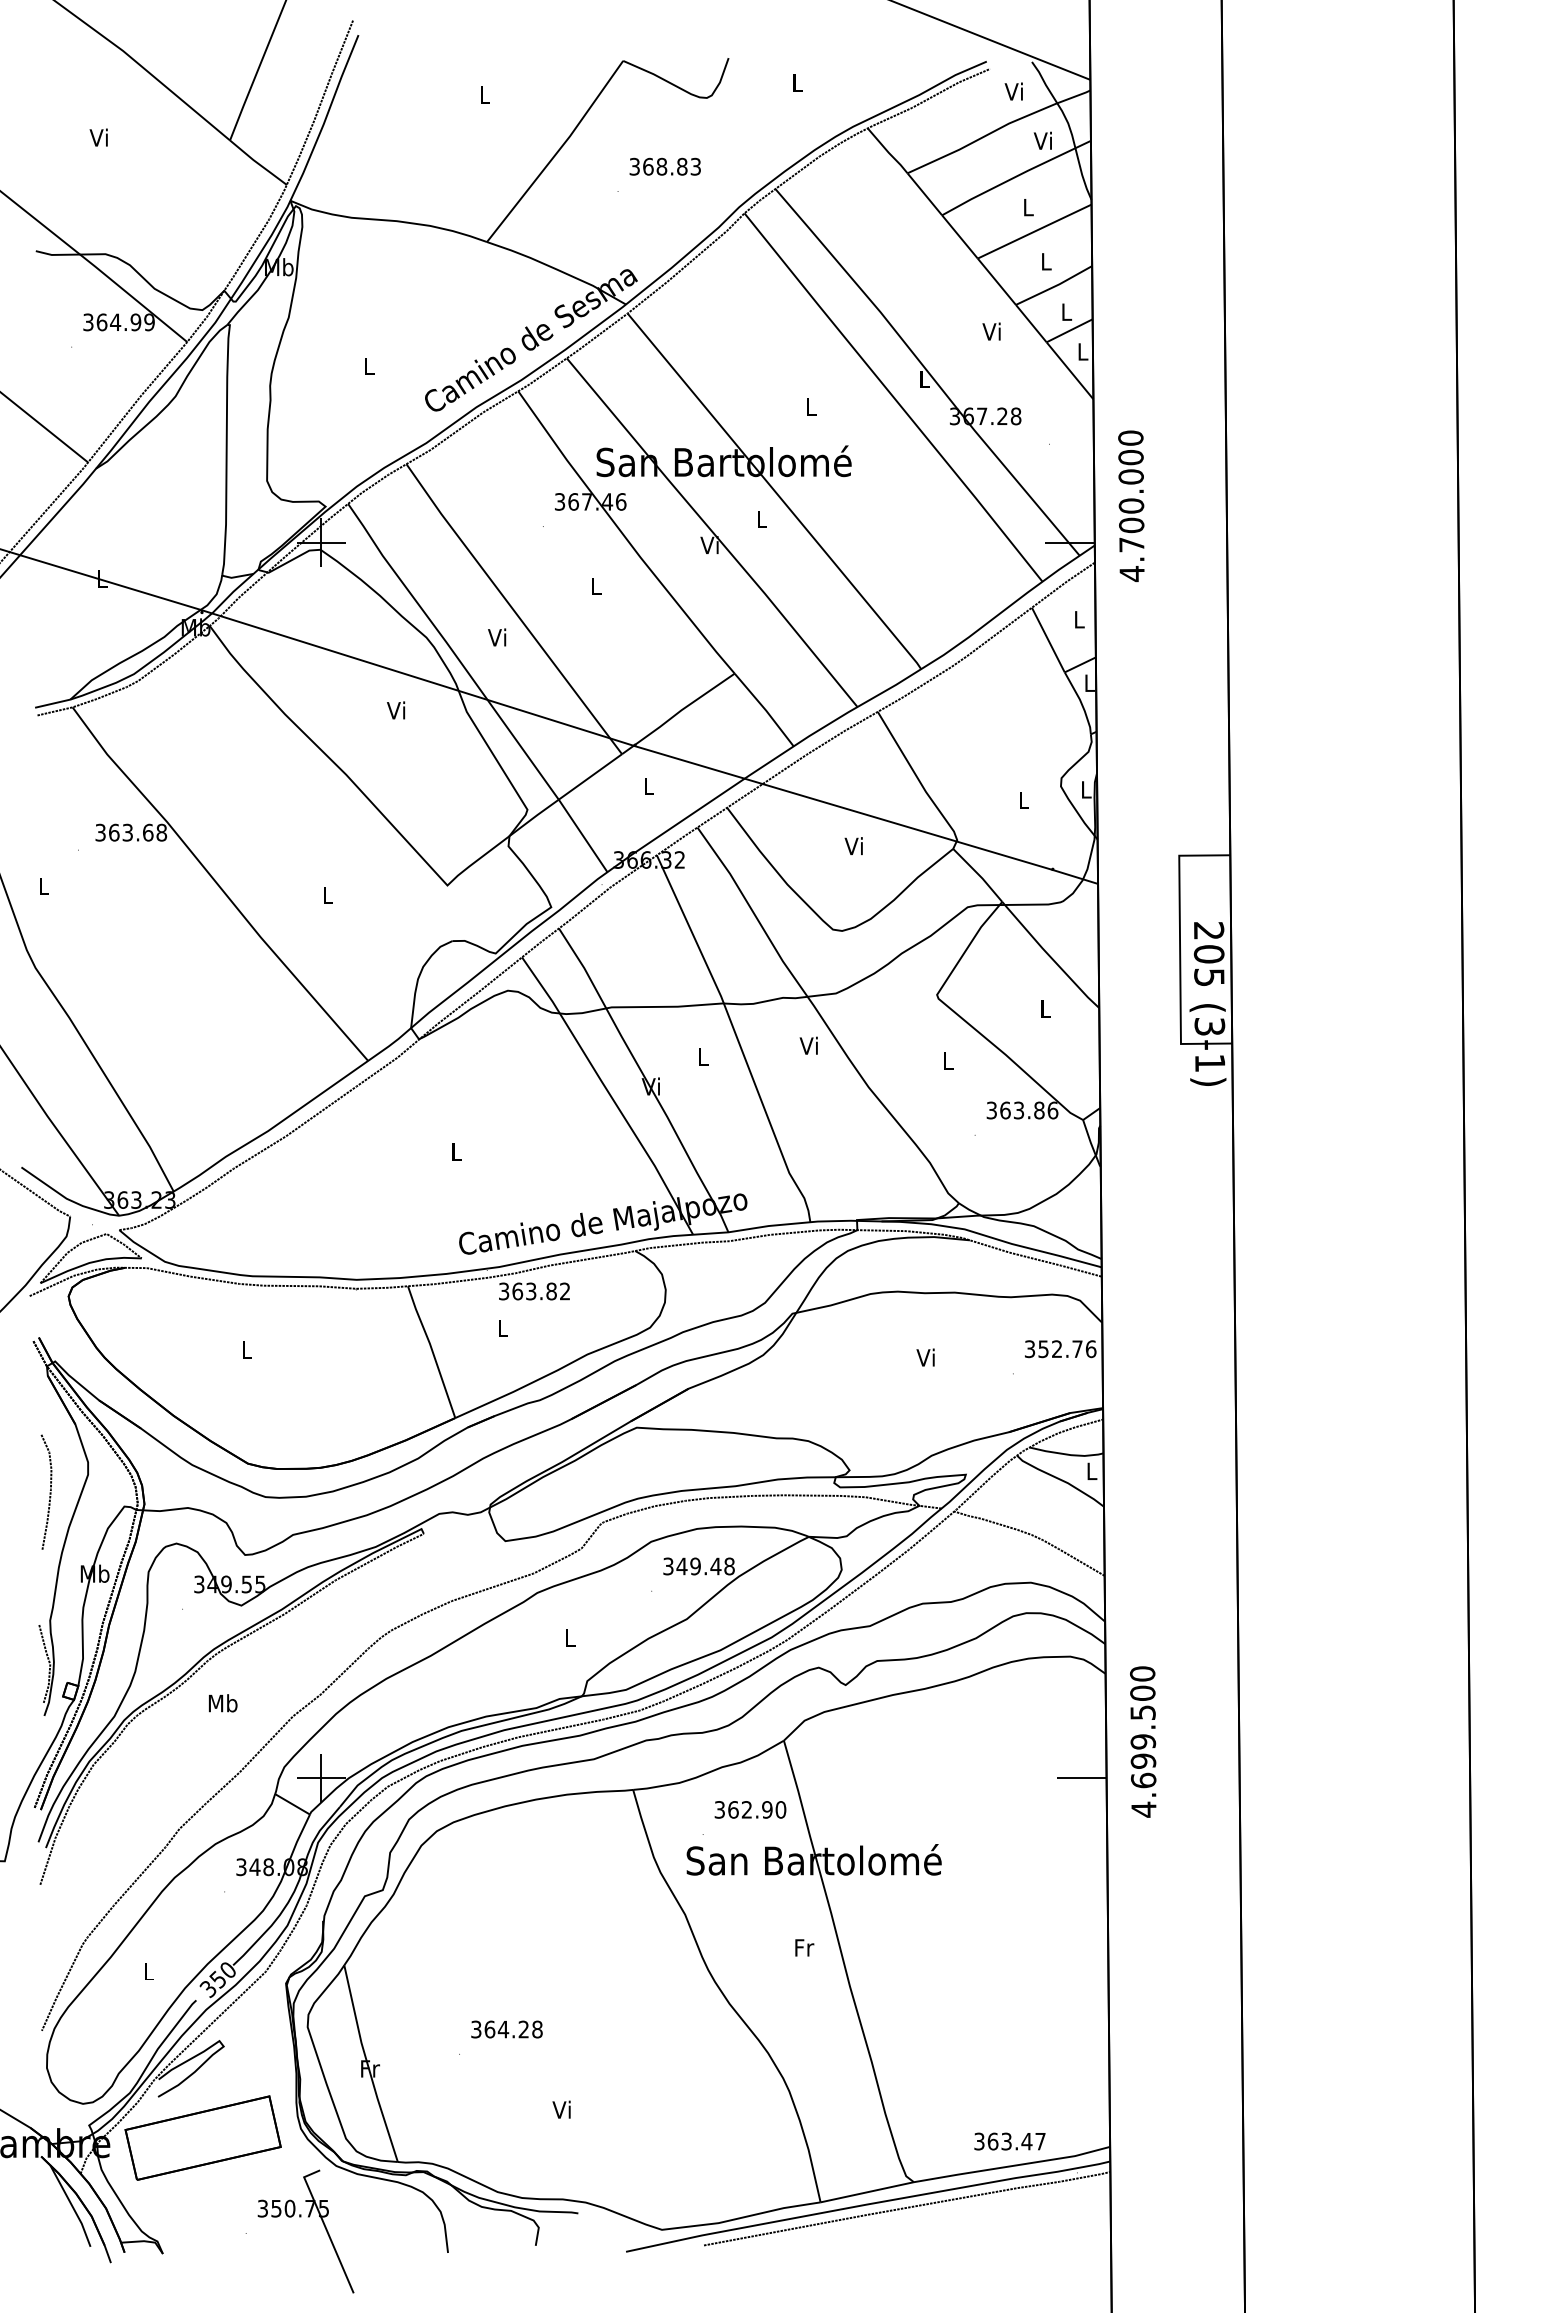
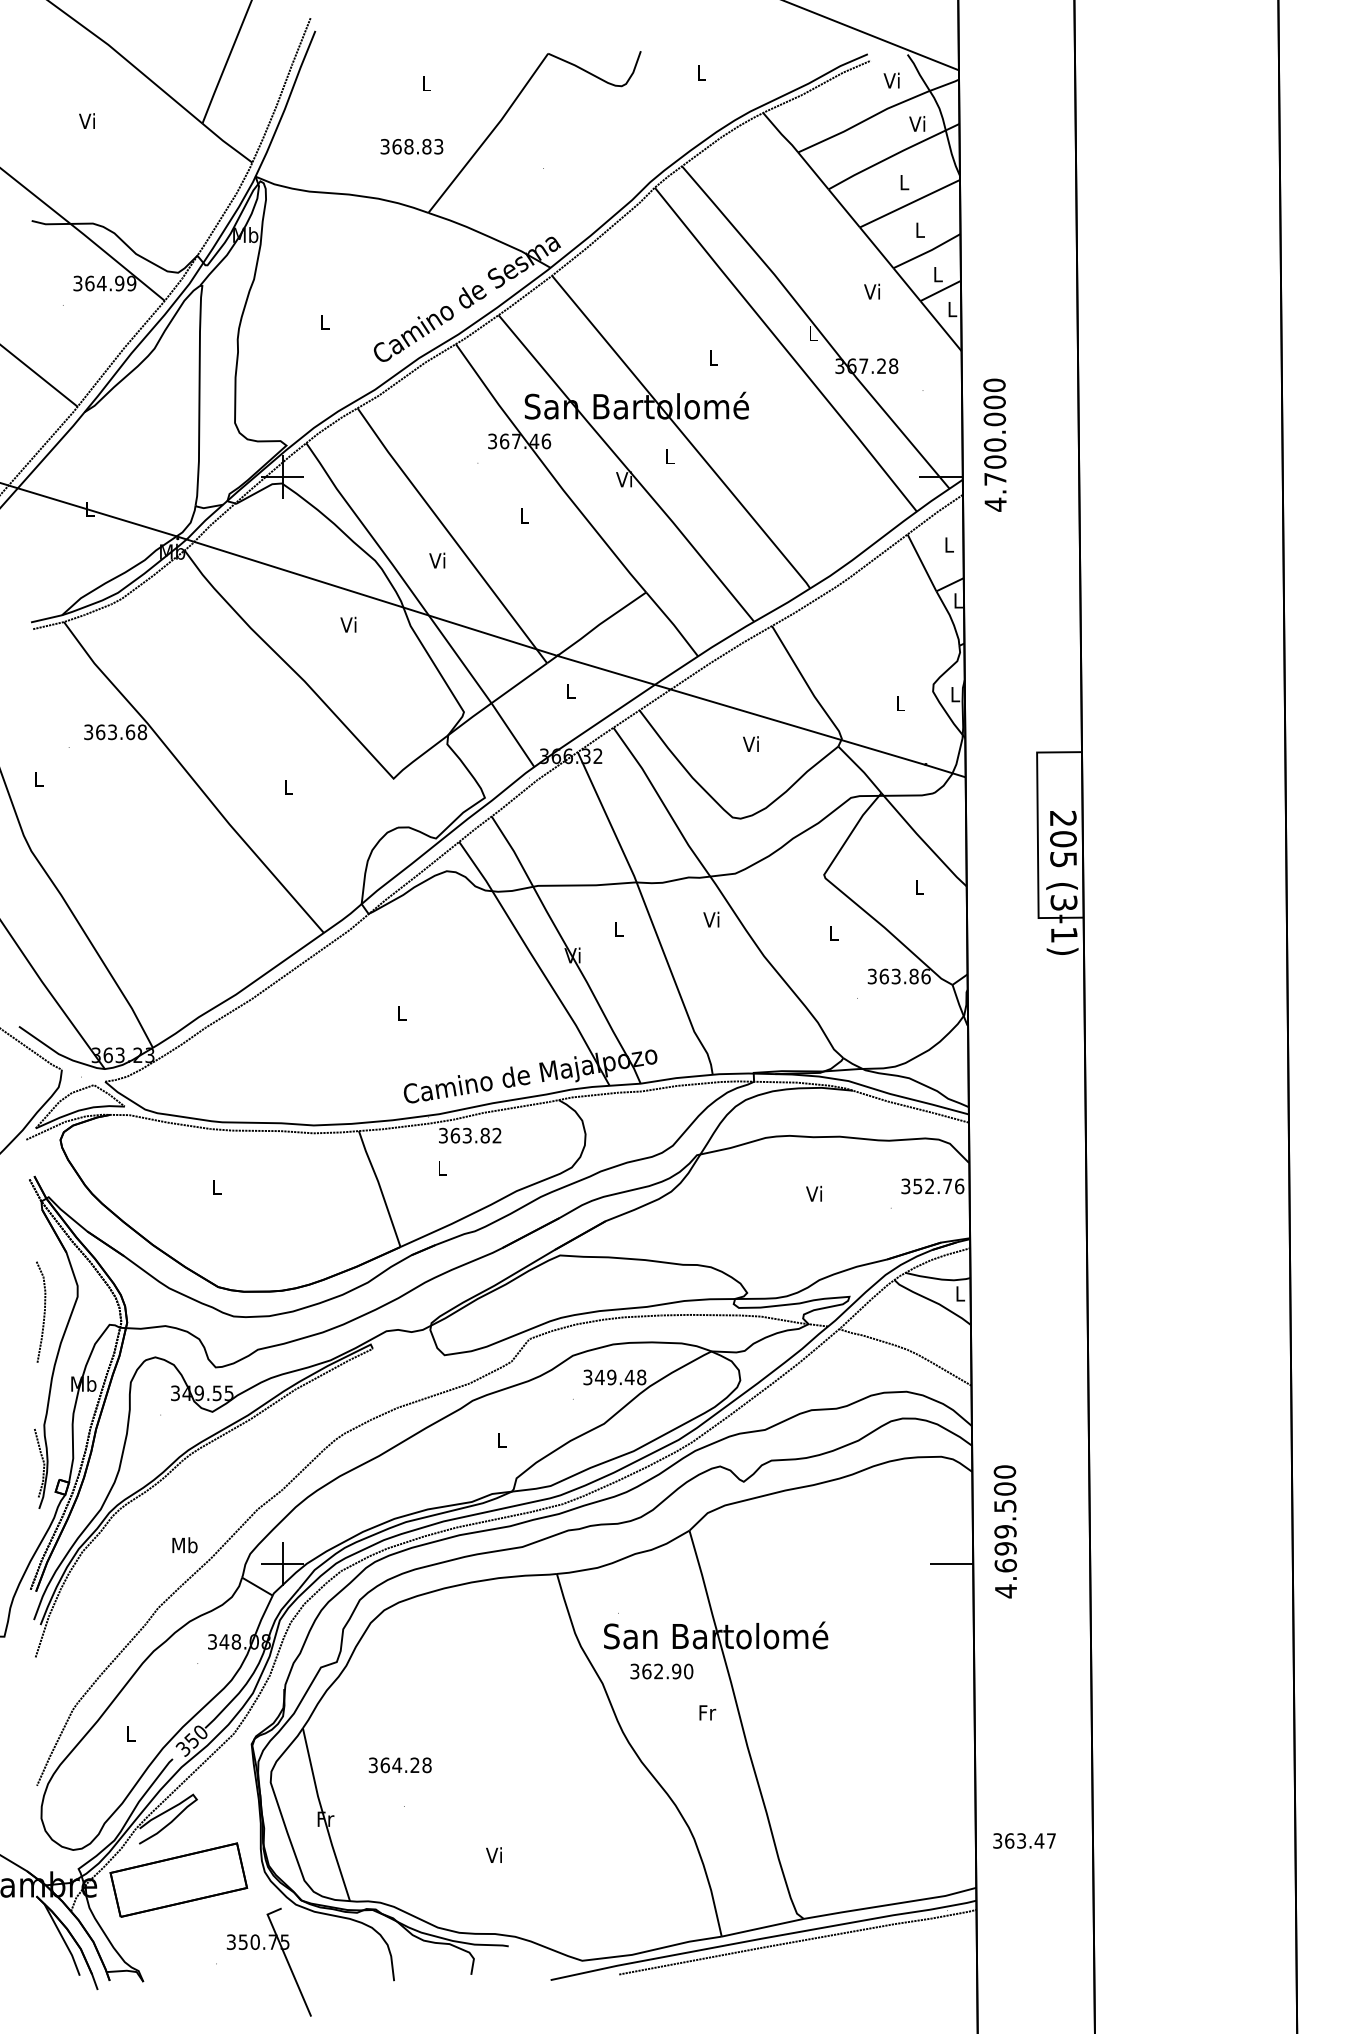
text: (664, 166) -> (411, 146), moved
text: (223, 1703) -> (185, 1545), moved
text: (750, 1809) -> (661, 1671), moved
text: (506, 2029) -> (399, 1765), moved
text: (1009, 2141) -> (1024, 1840), moved

